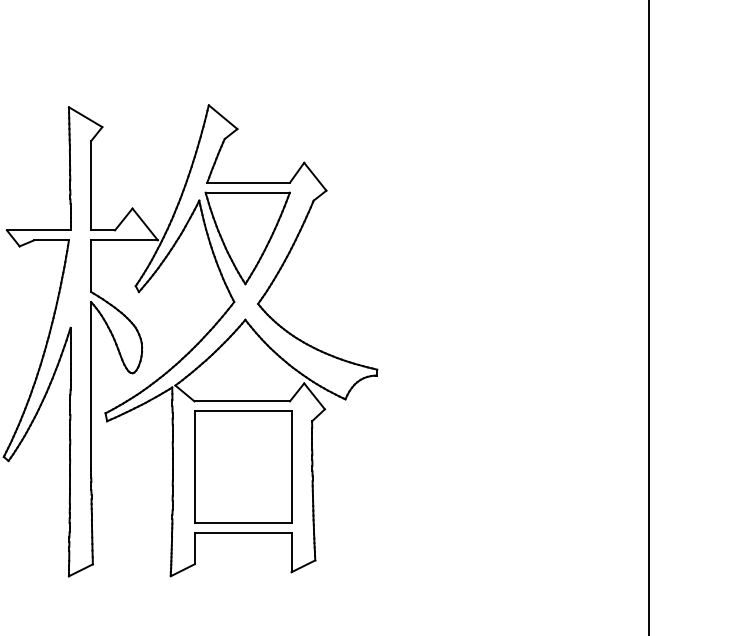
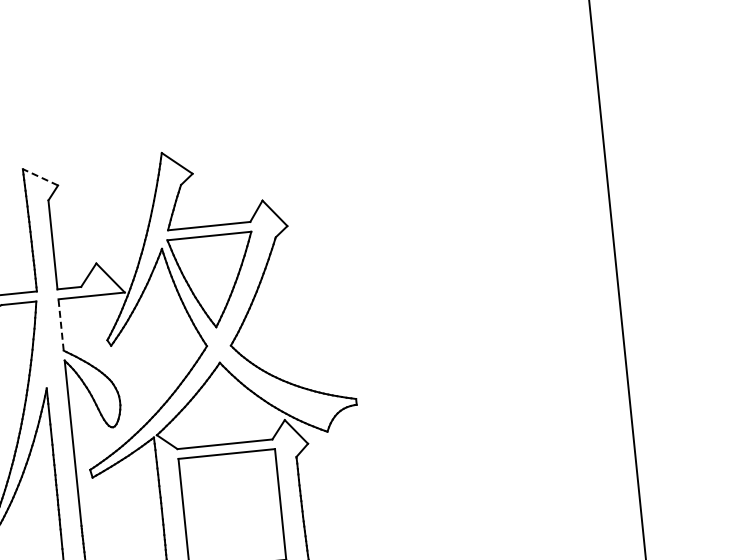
line: (85, 116) -> (40, 176), solid -> dashed
line: (91, 266) -> (61, 325), solid -> dashed

